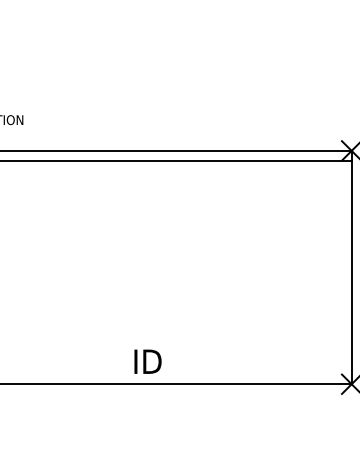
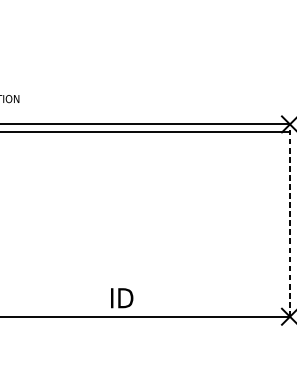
line: (351, 267) -> (289, 220), solid -> dashed

